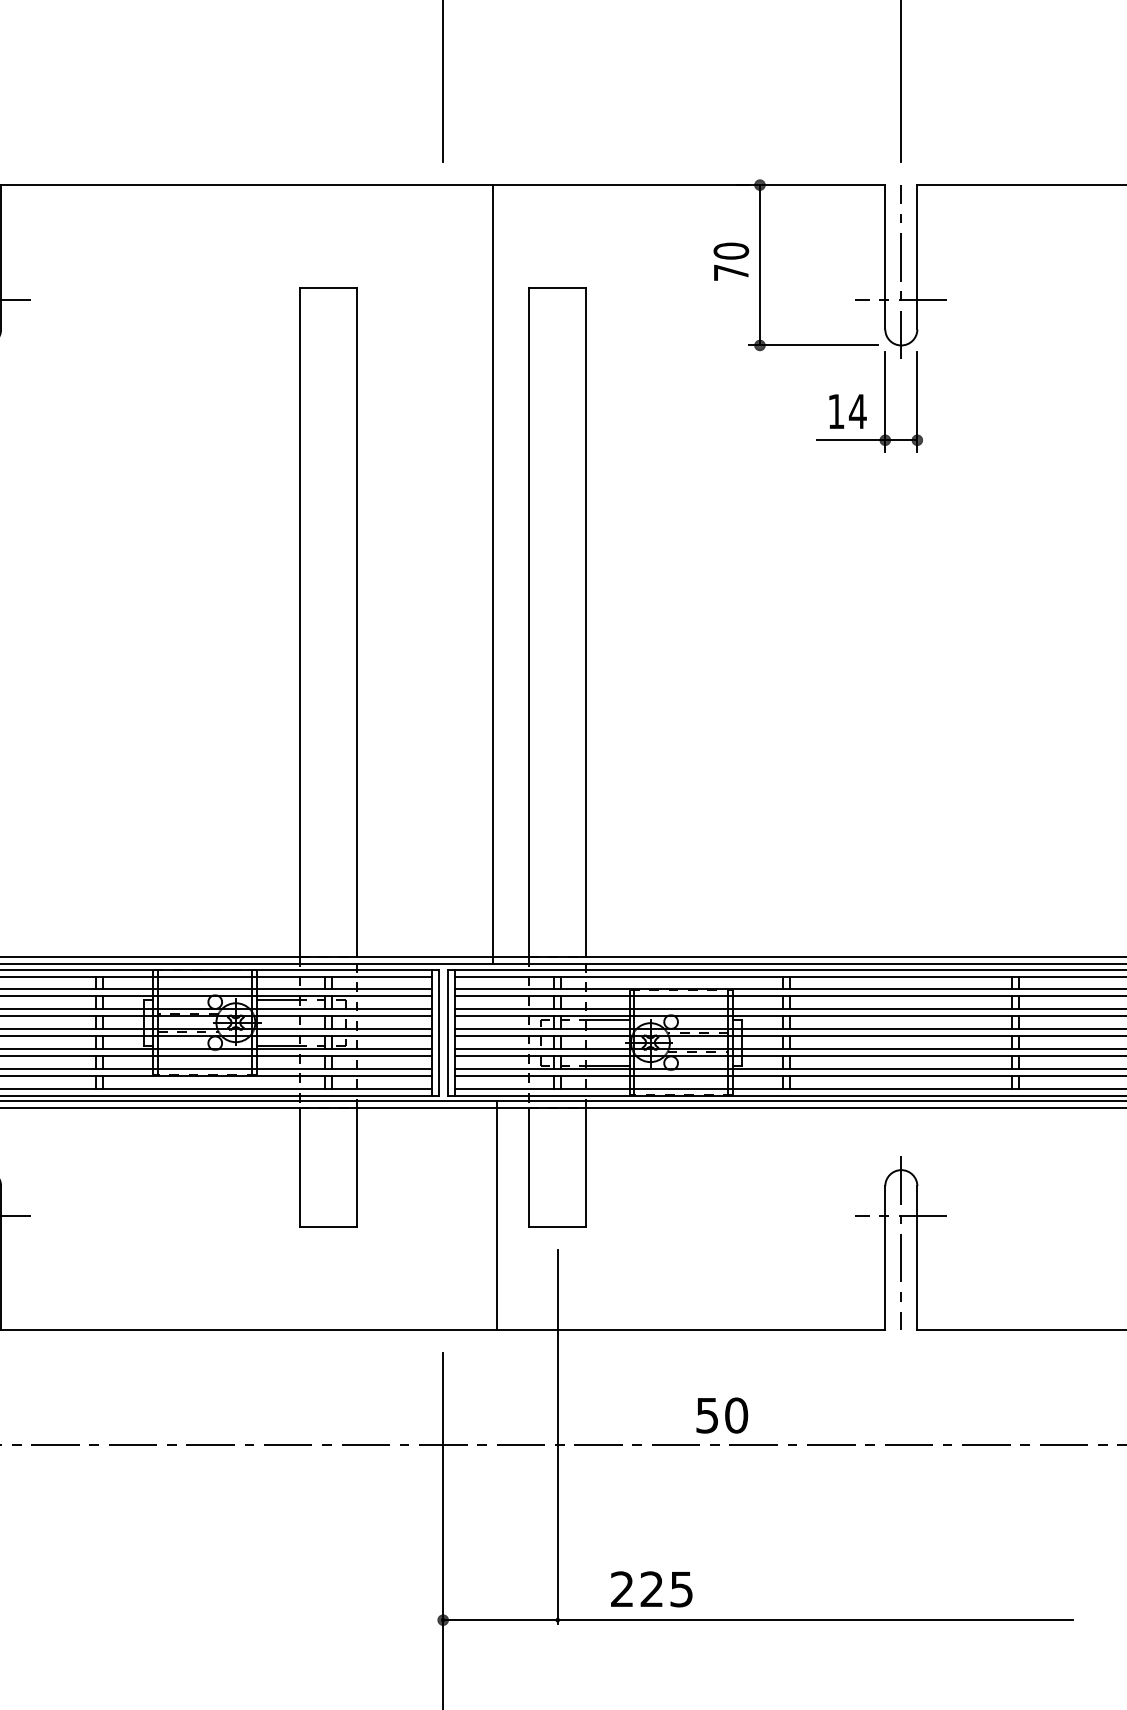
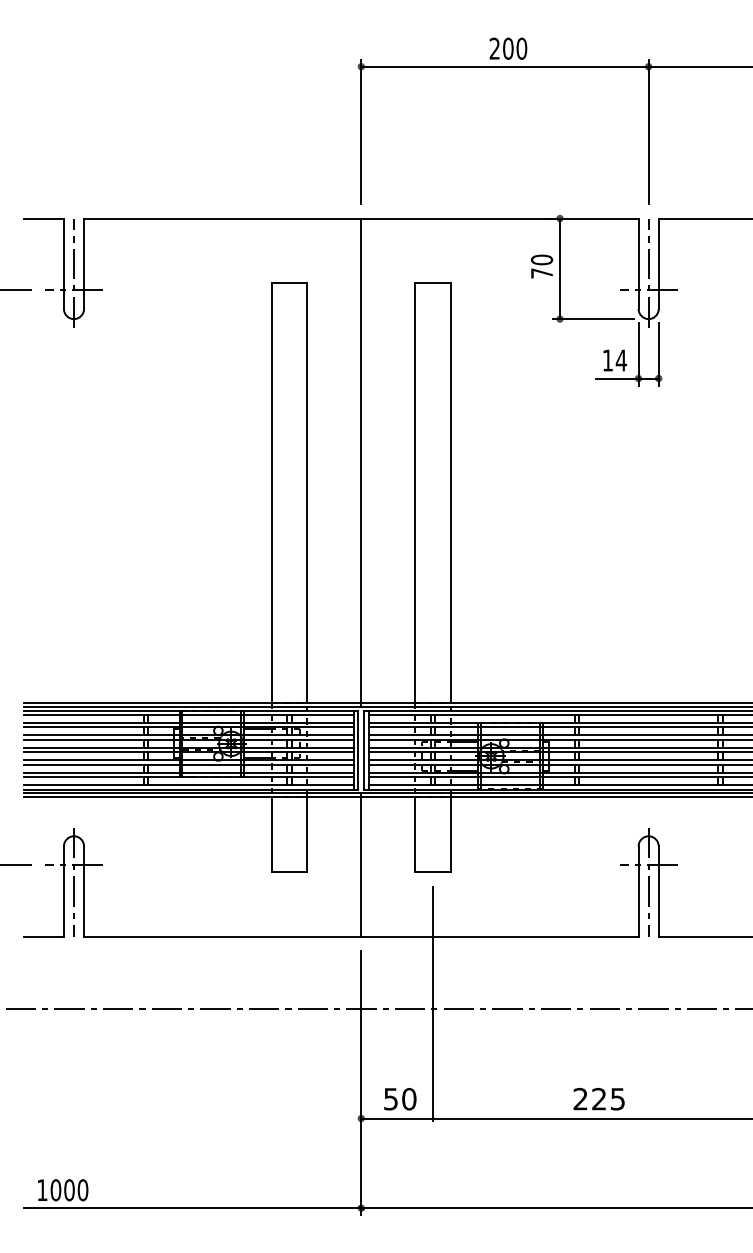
line: (492, 574) -> (361, 462), moved
line: (497, 1215) -> (361, 864), moved
text: (722, 1416) -> (400, 1099), moved
text: (650, 1589) -> (598, 1099), moved

